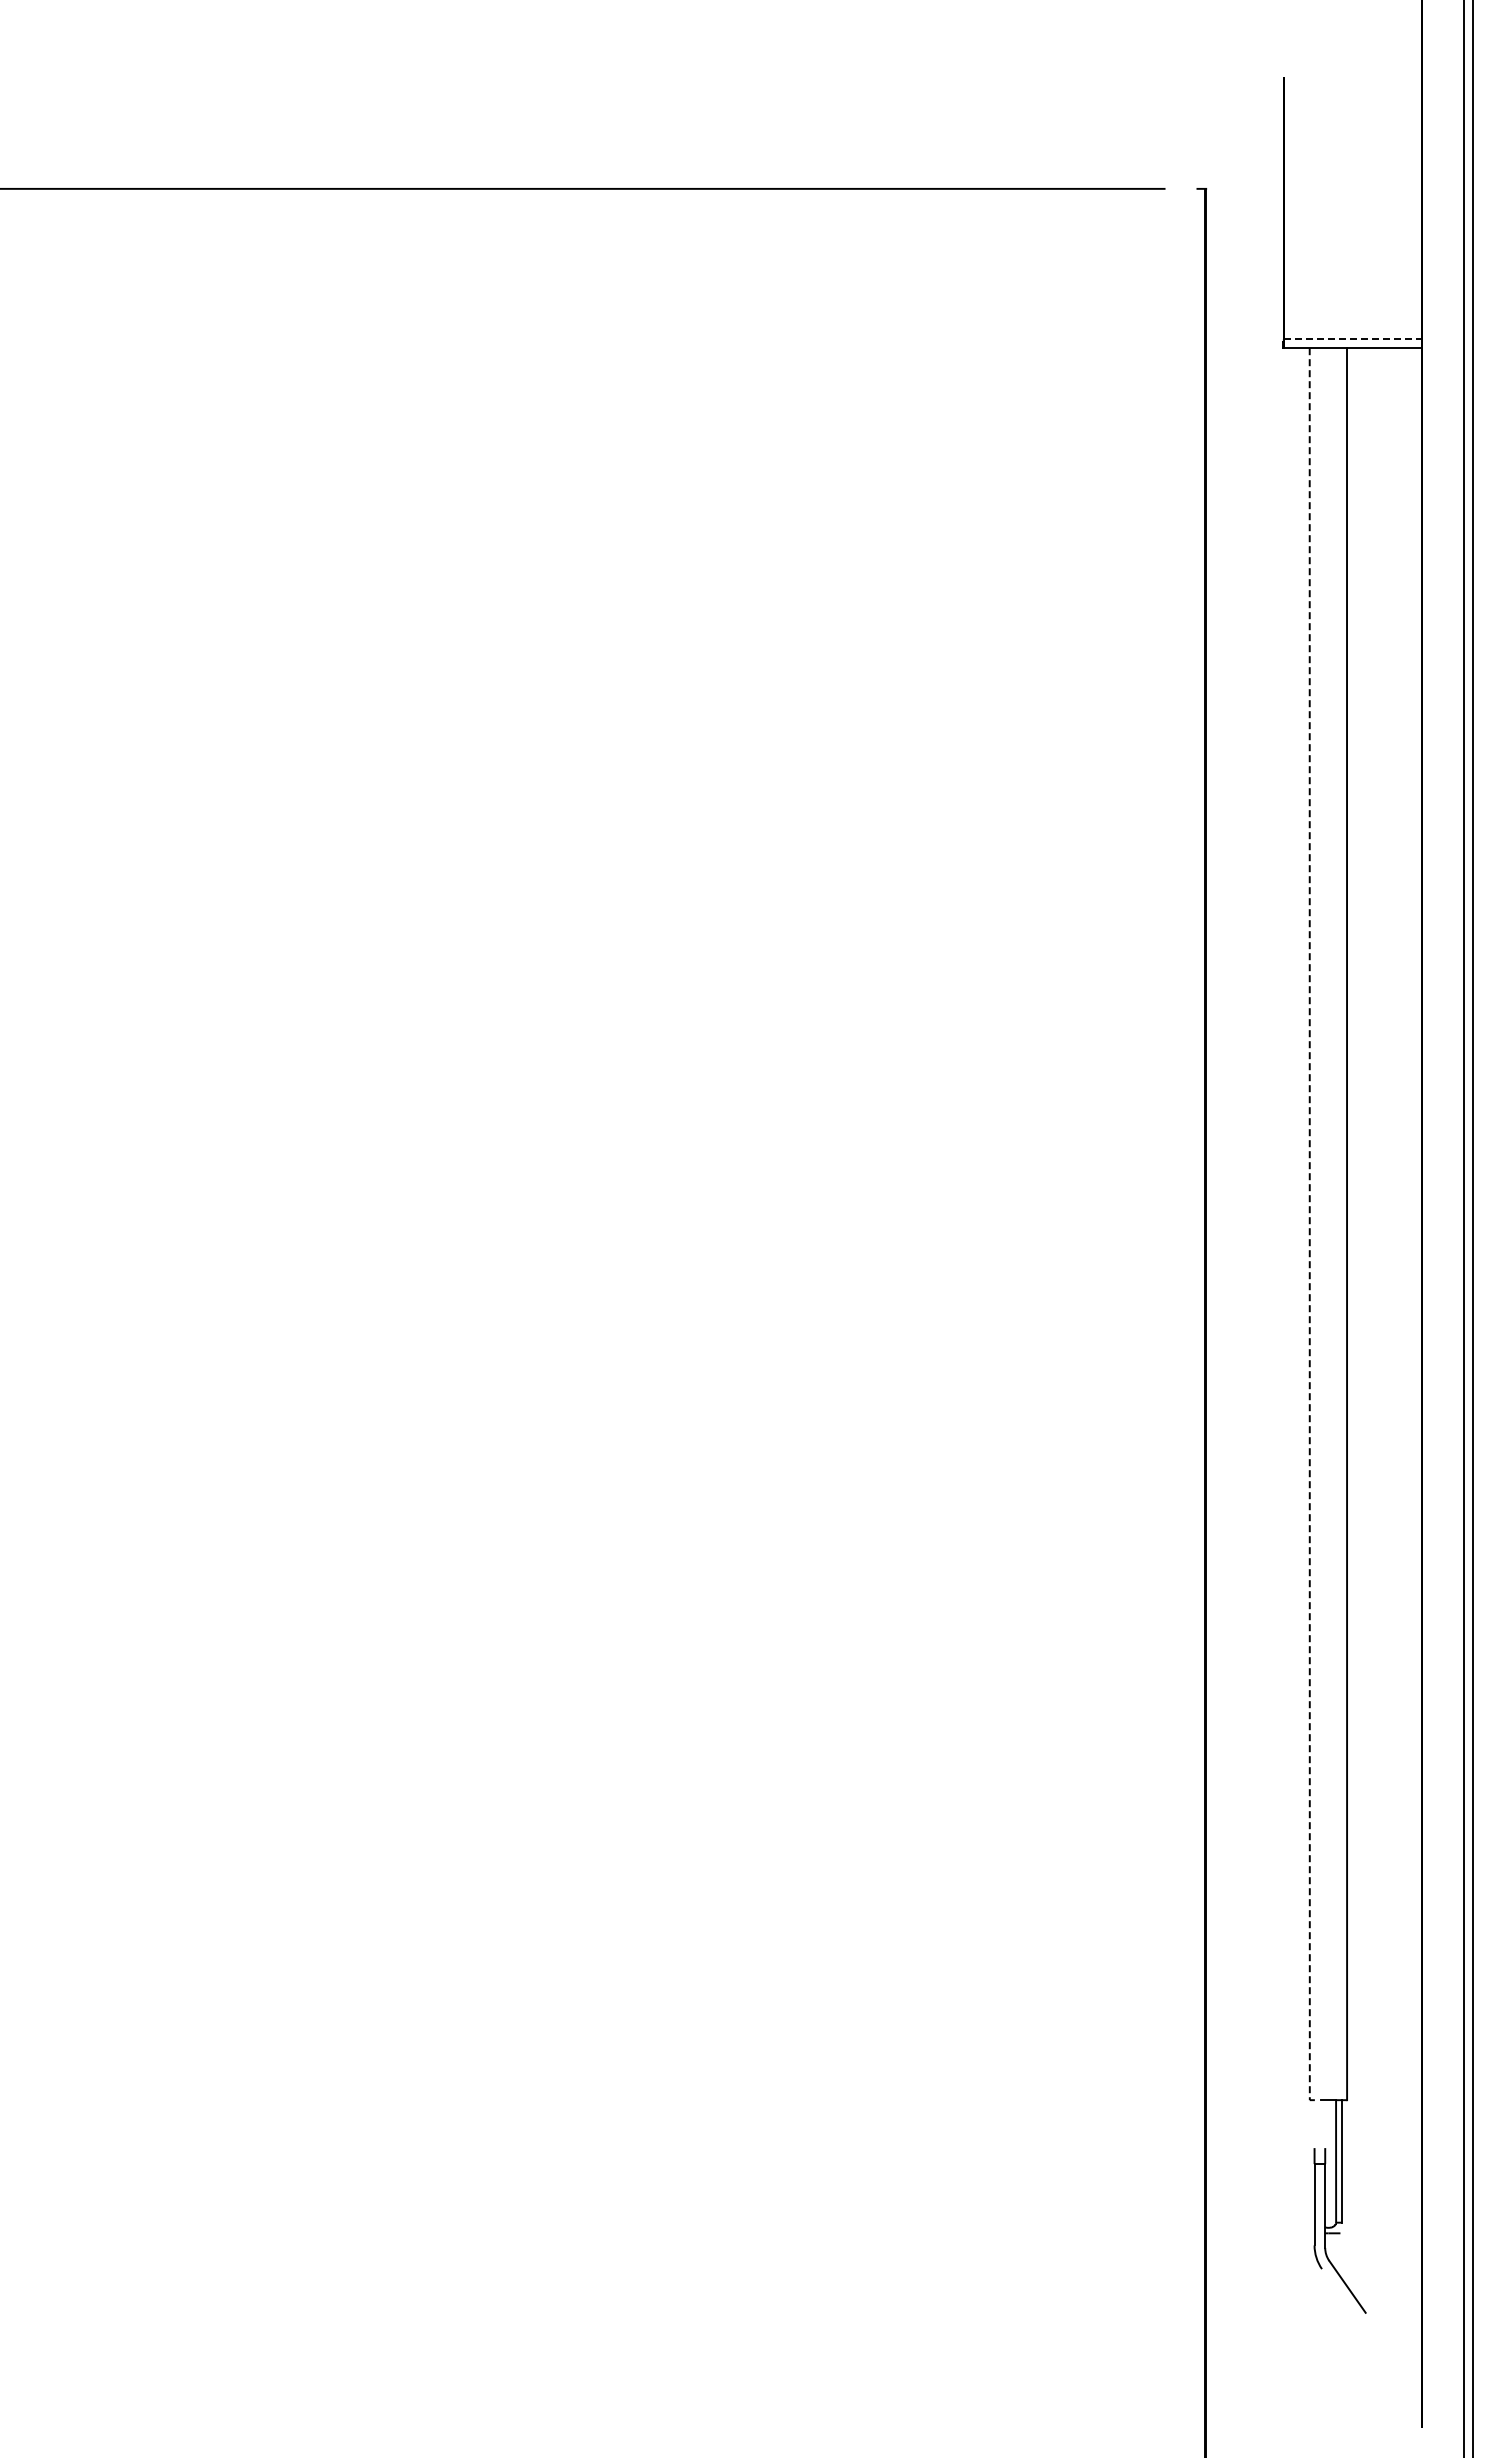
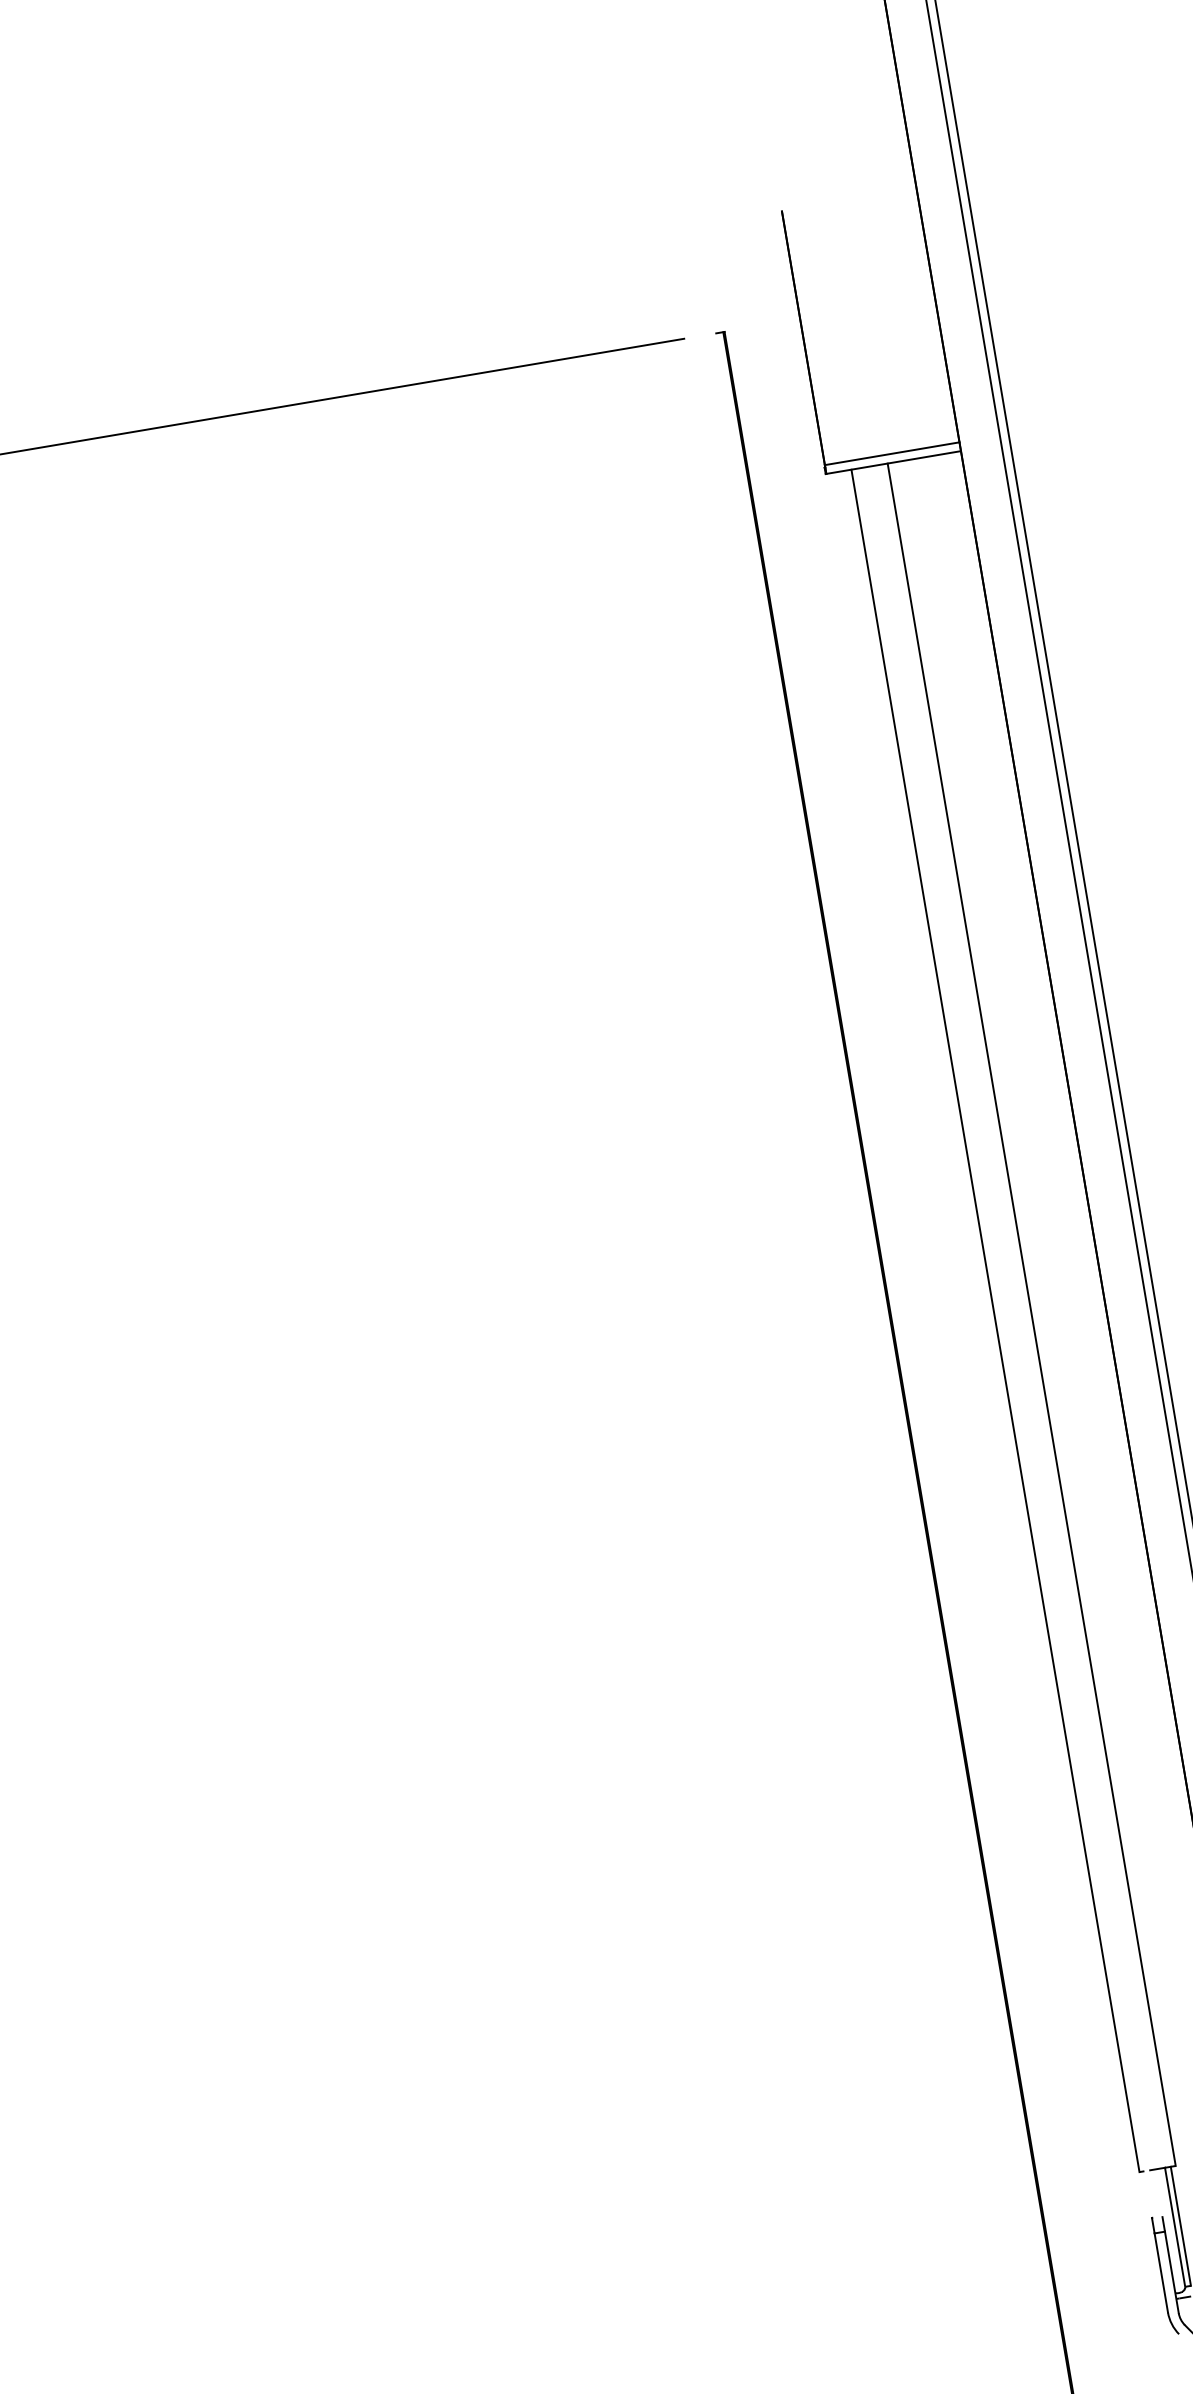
line: (1353, 339) -> (892, 454), dashed -> solid
line: (1309, 1224) -> (995, 1321), dashed -> solid

